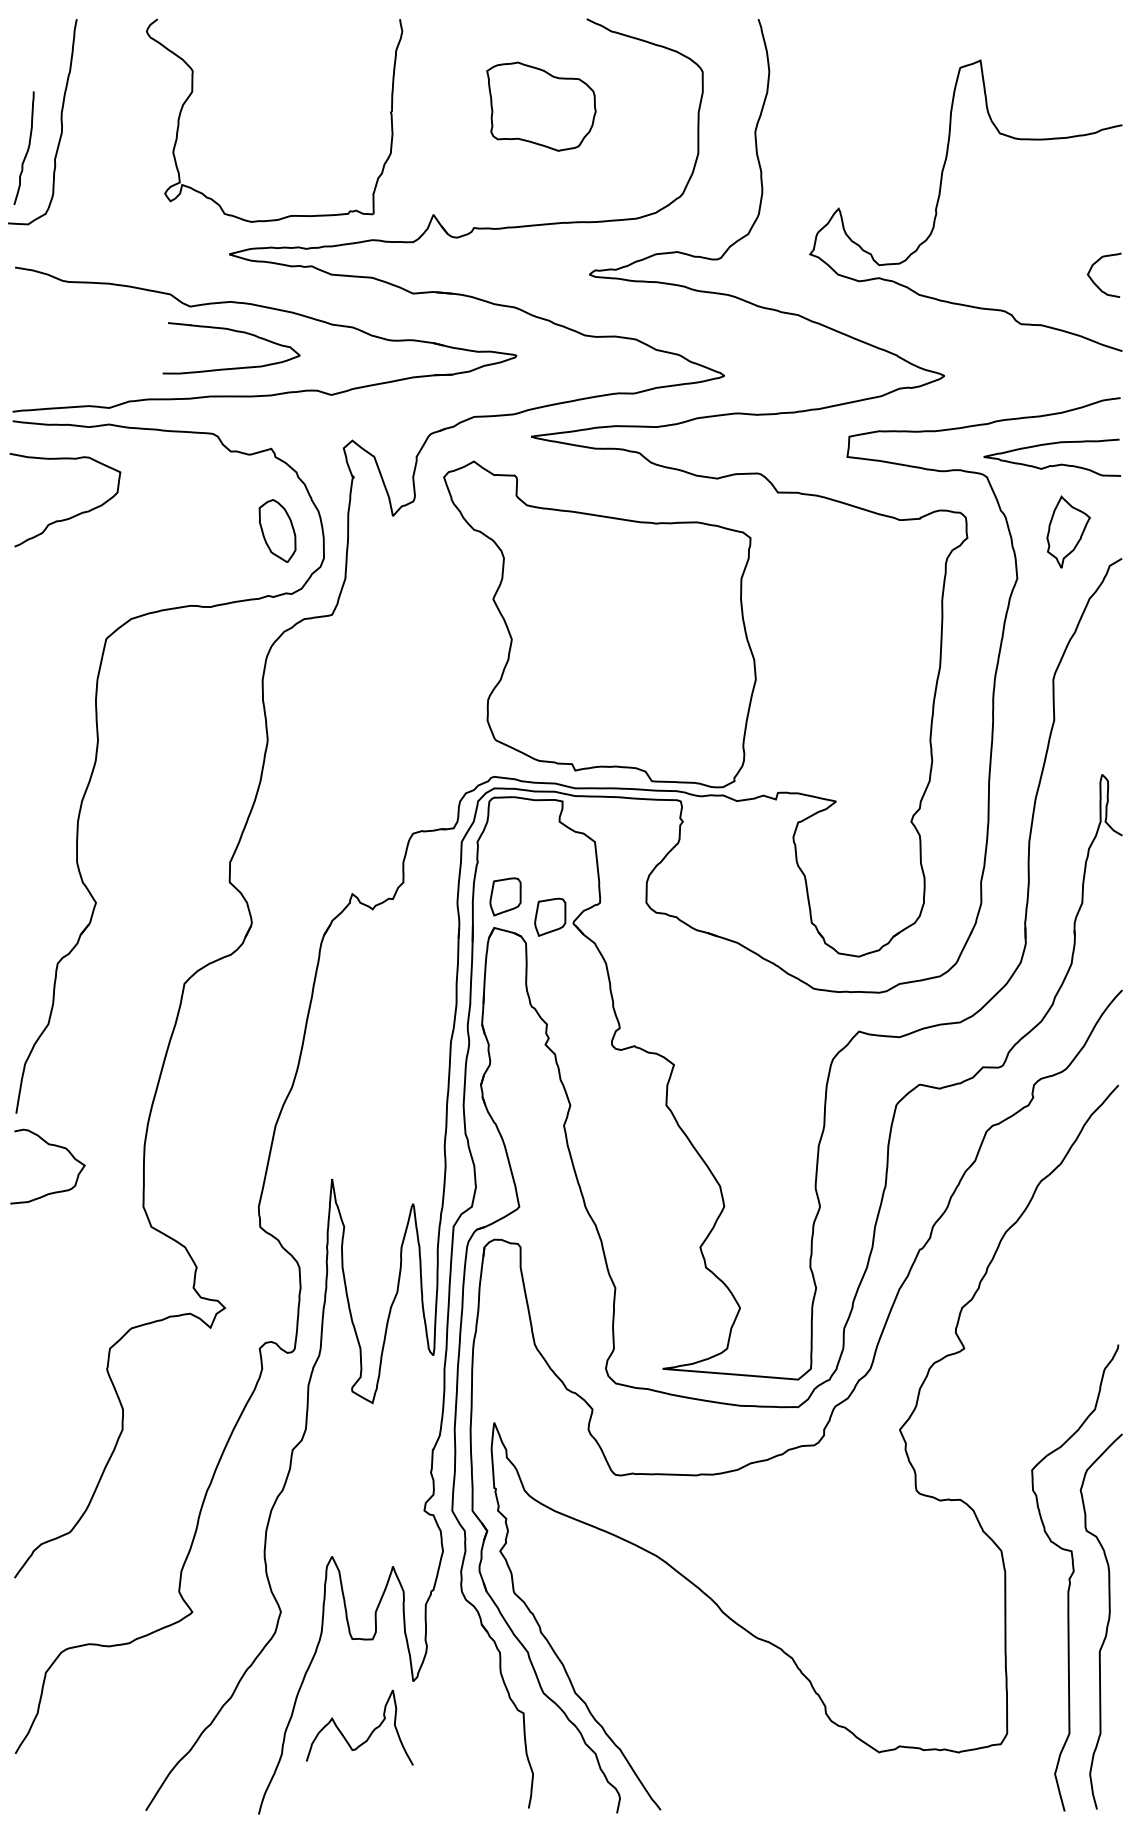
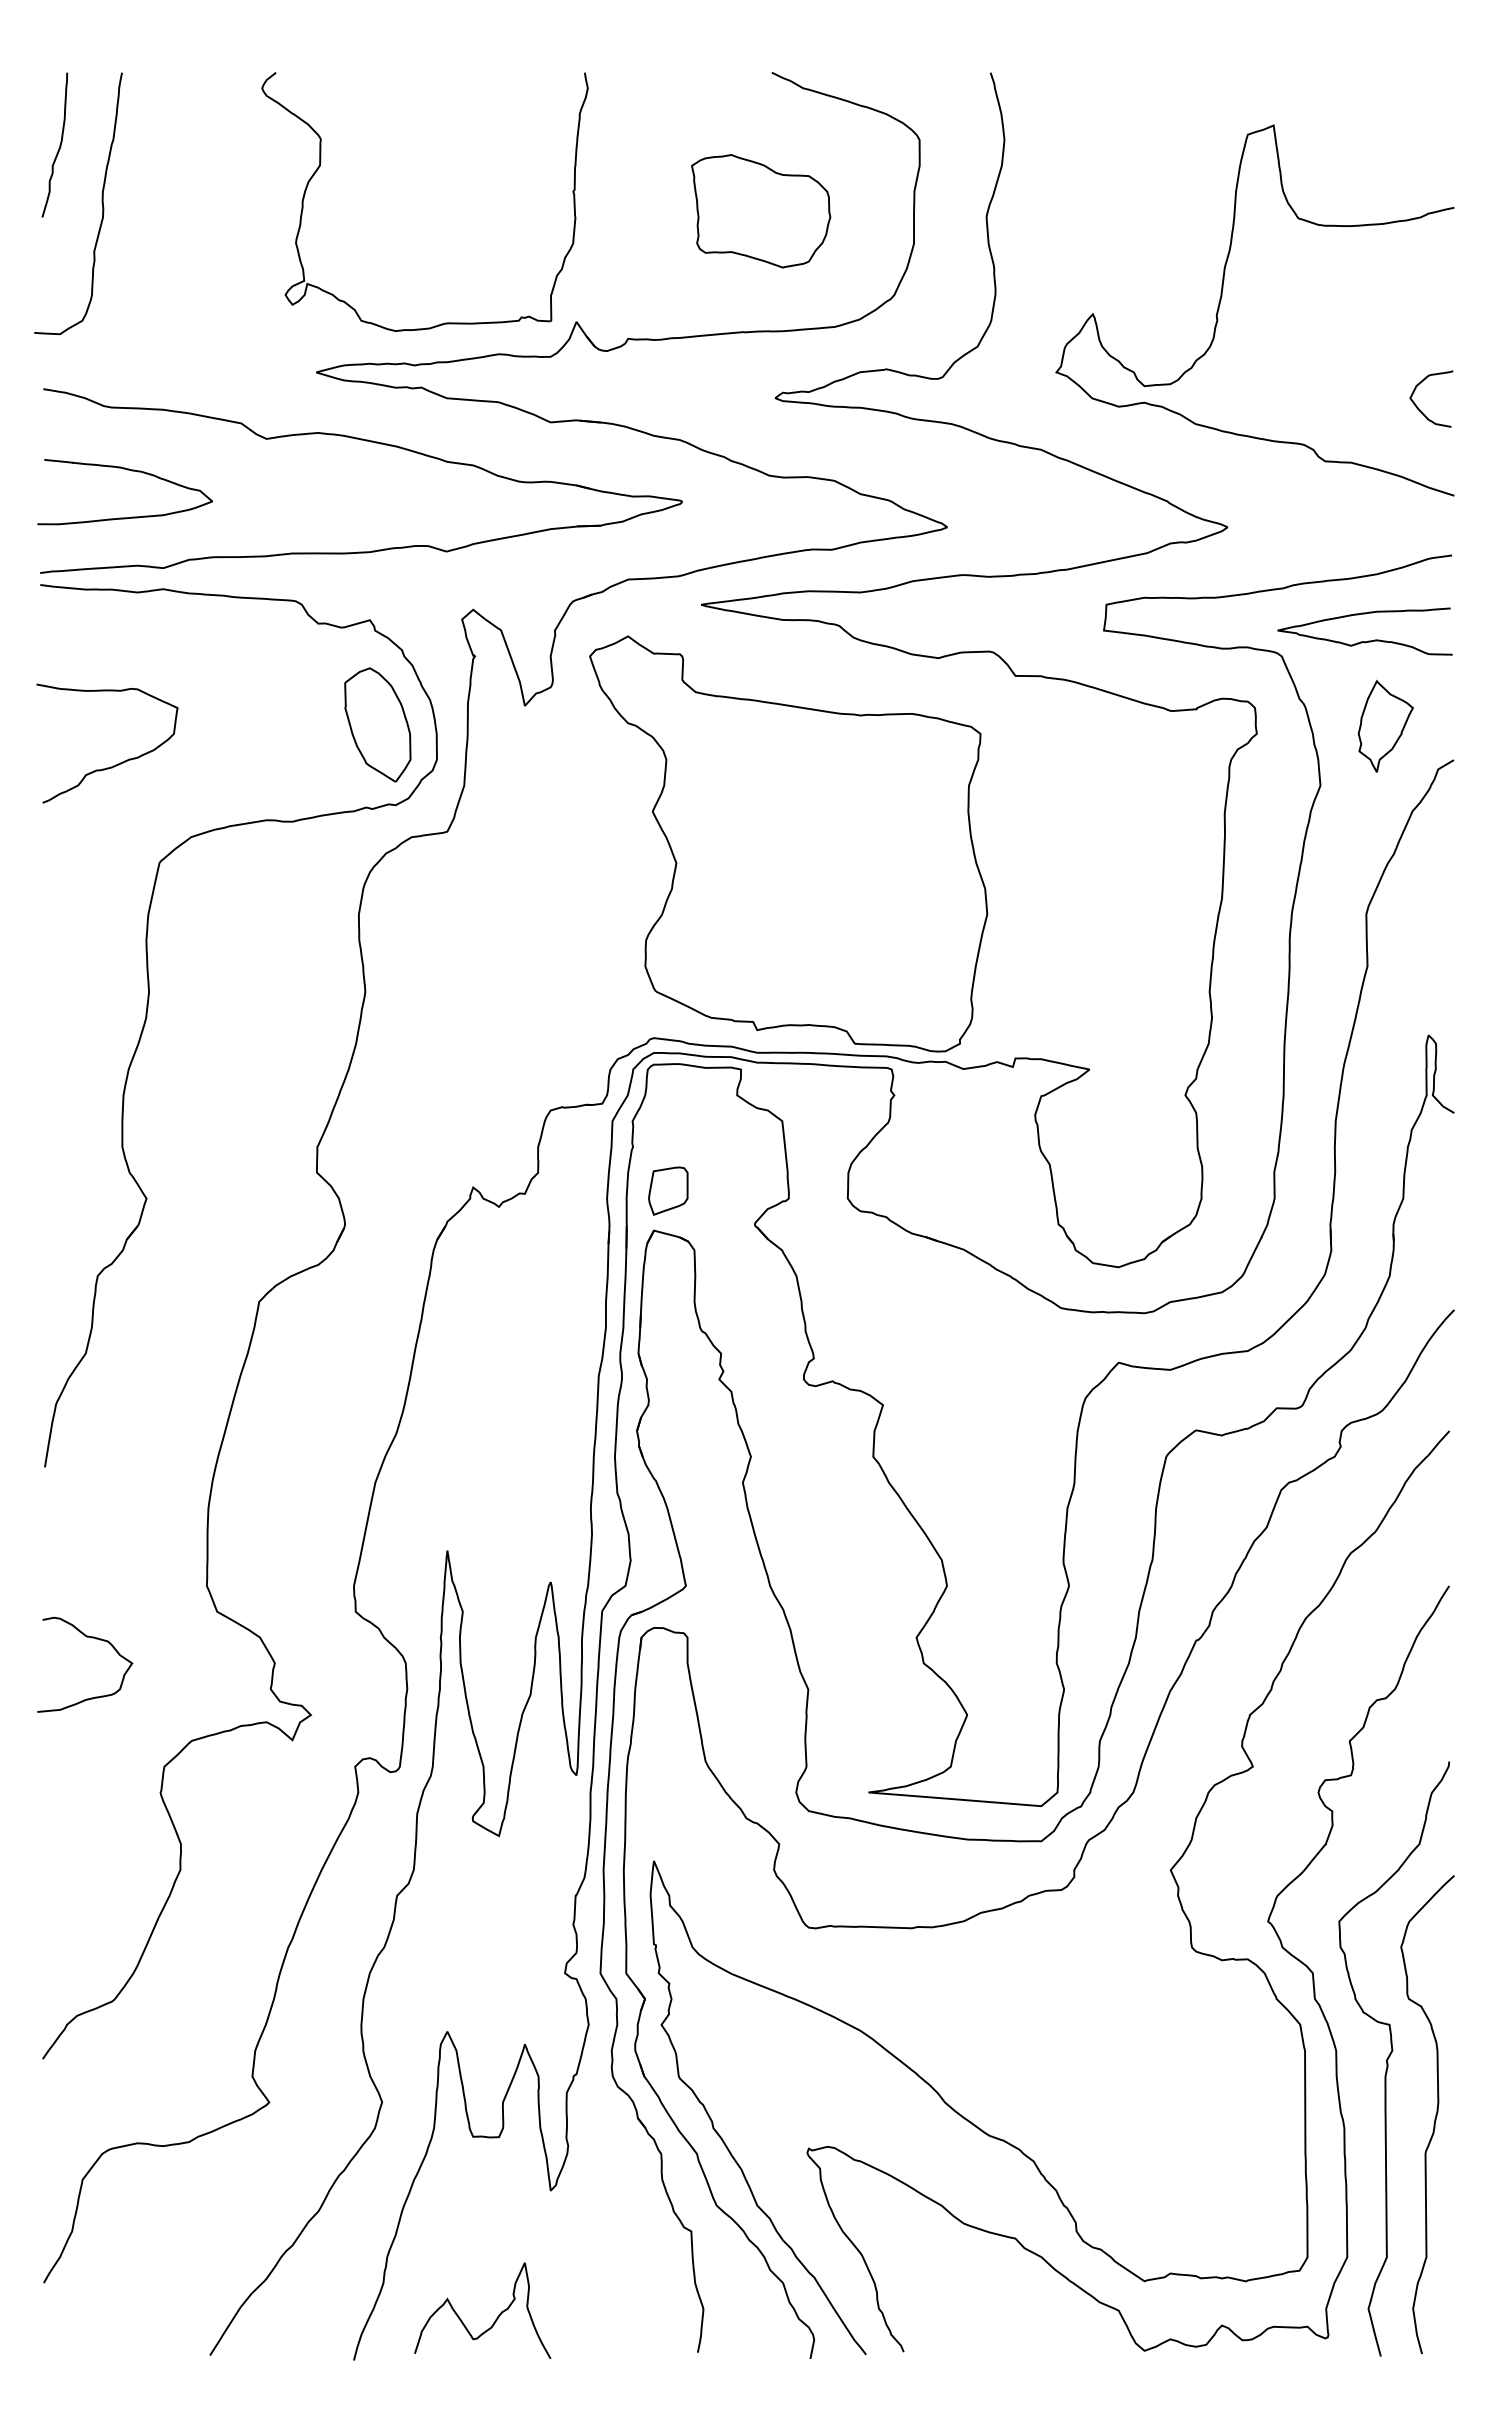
part: (192, 92) -> (320, 166), moved
part: (541, 106) -> (761, 211), moved
curve: (27, 147) -> (59, 144), moved
curve: (236, 332) -> (131, 471), moved
curve: (71, 516) -> (115, 764), moved
part: (277, 530) -> (377, 724), size x1.43
part: (550, 916) -> (725, 1216), removed
curve: (52, 1145) -> (91, 1638), moved
curve: (975, 1470) -> (1267, 1922), added
curve: (369, 1734) -> (495, 2319), moved

